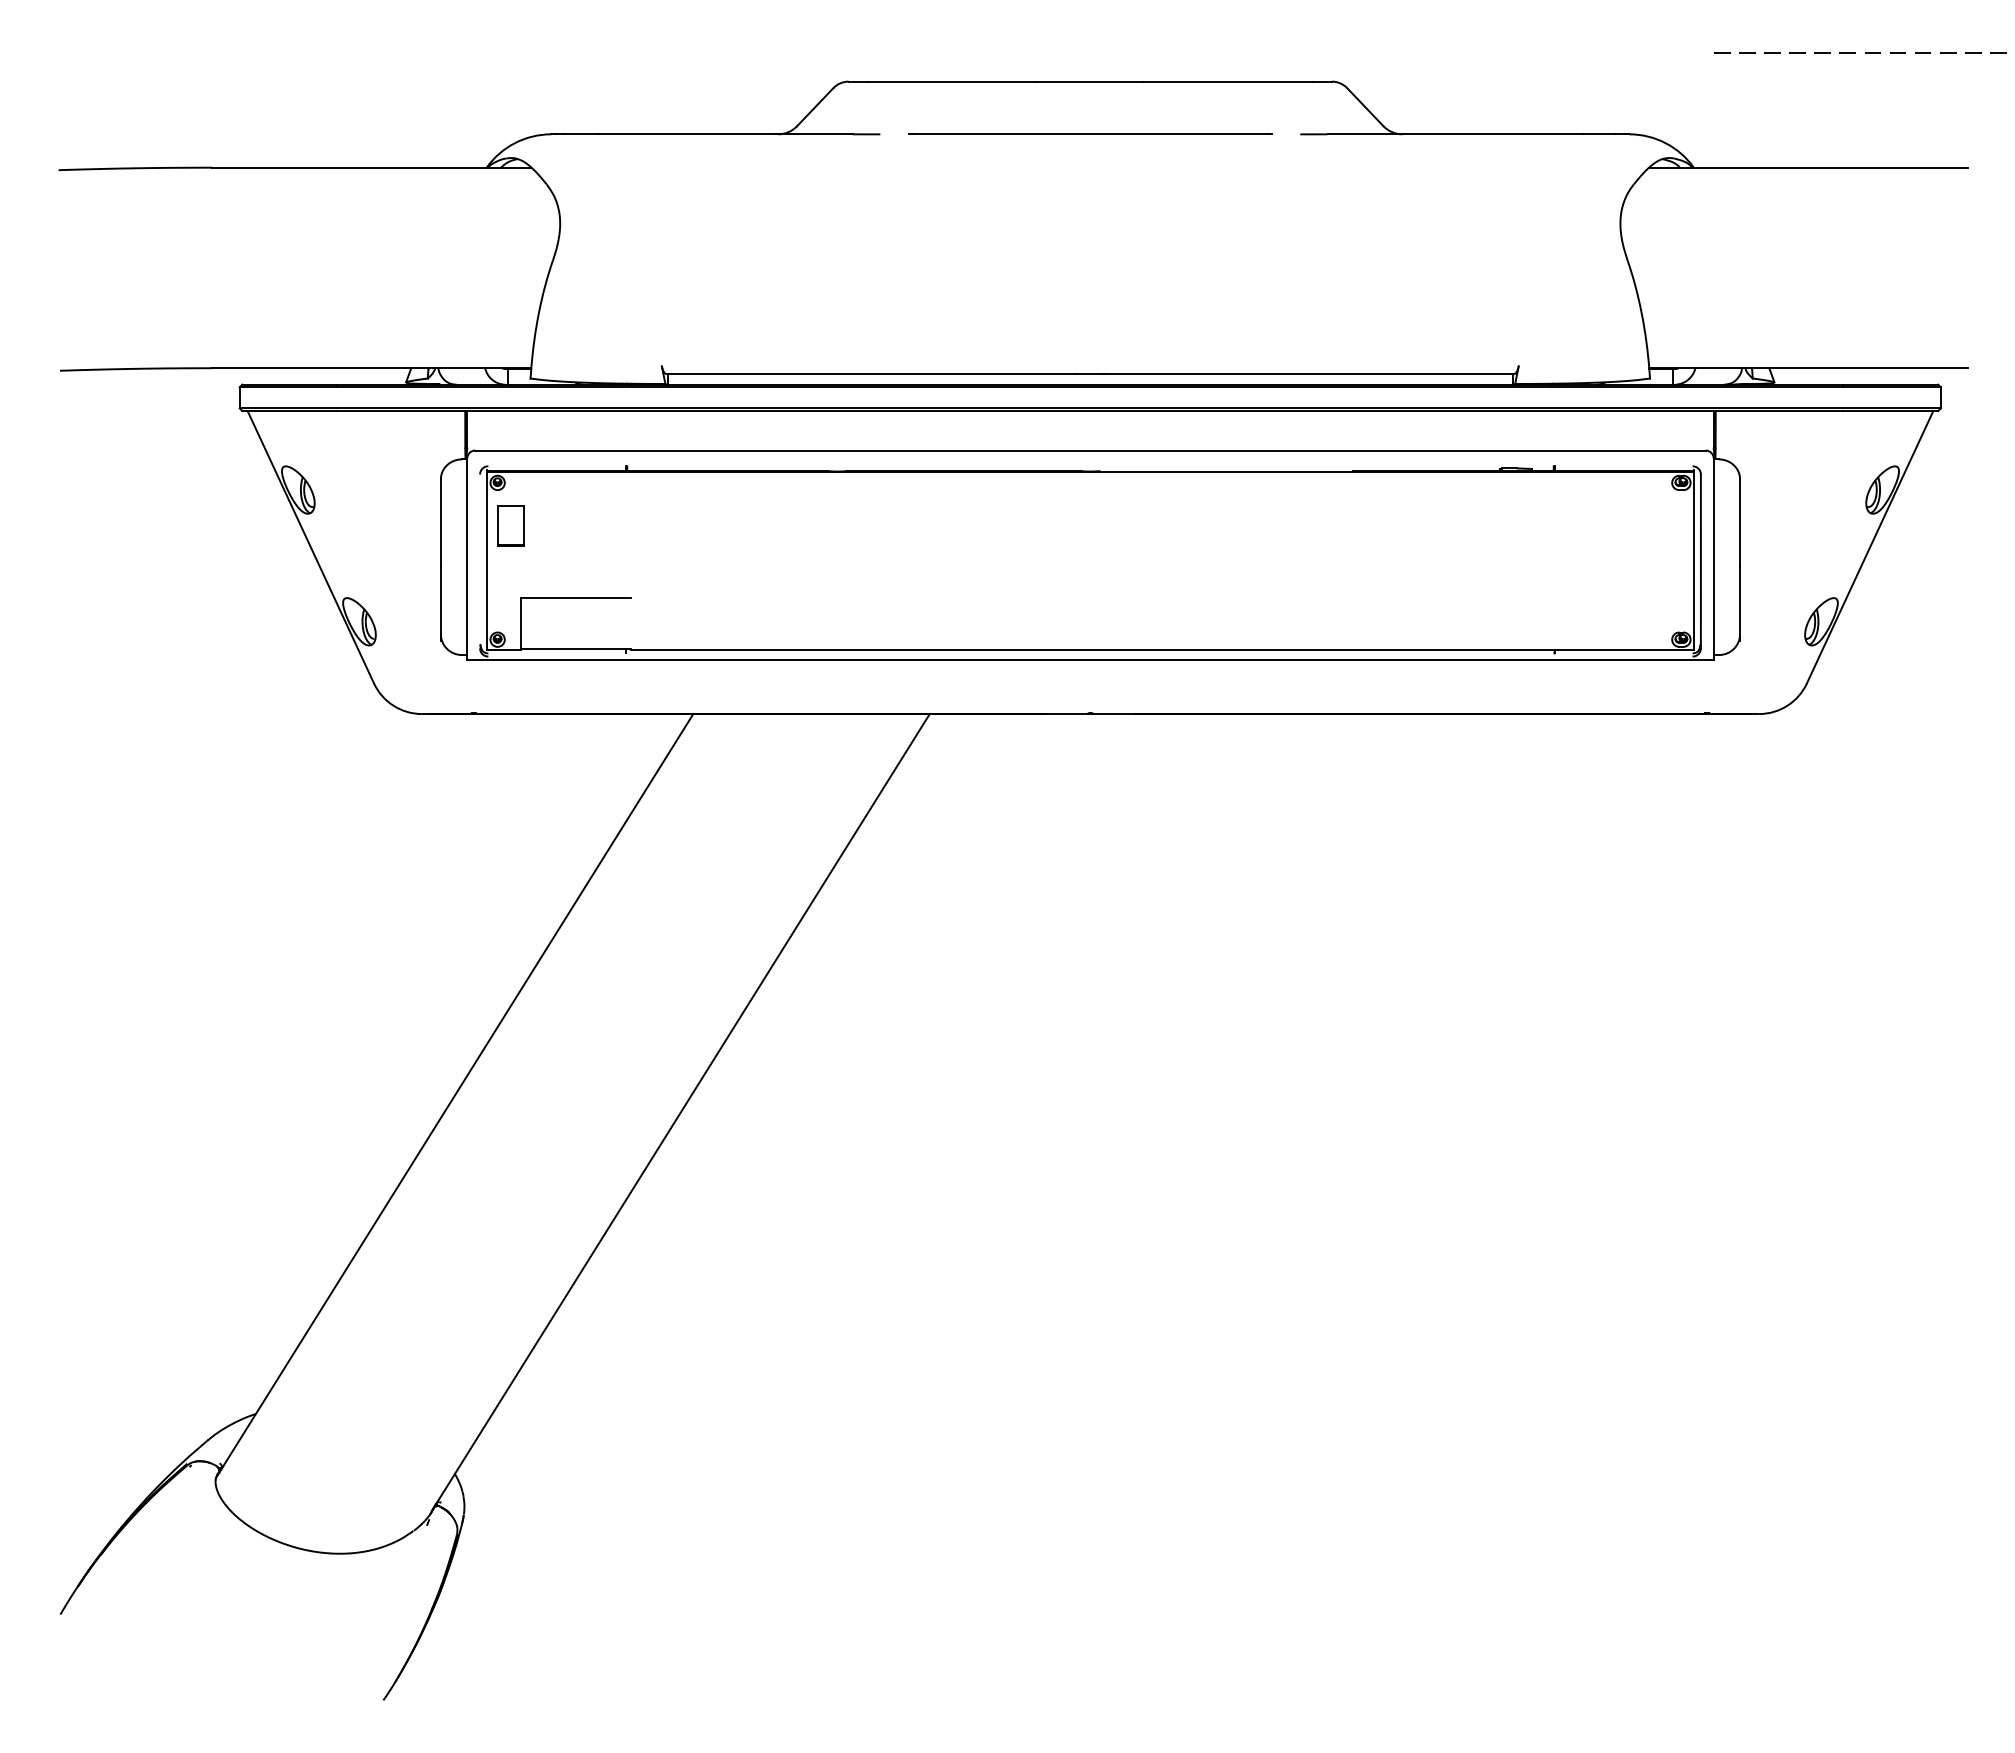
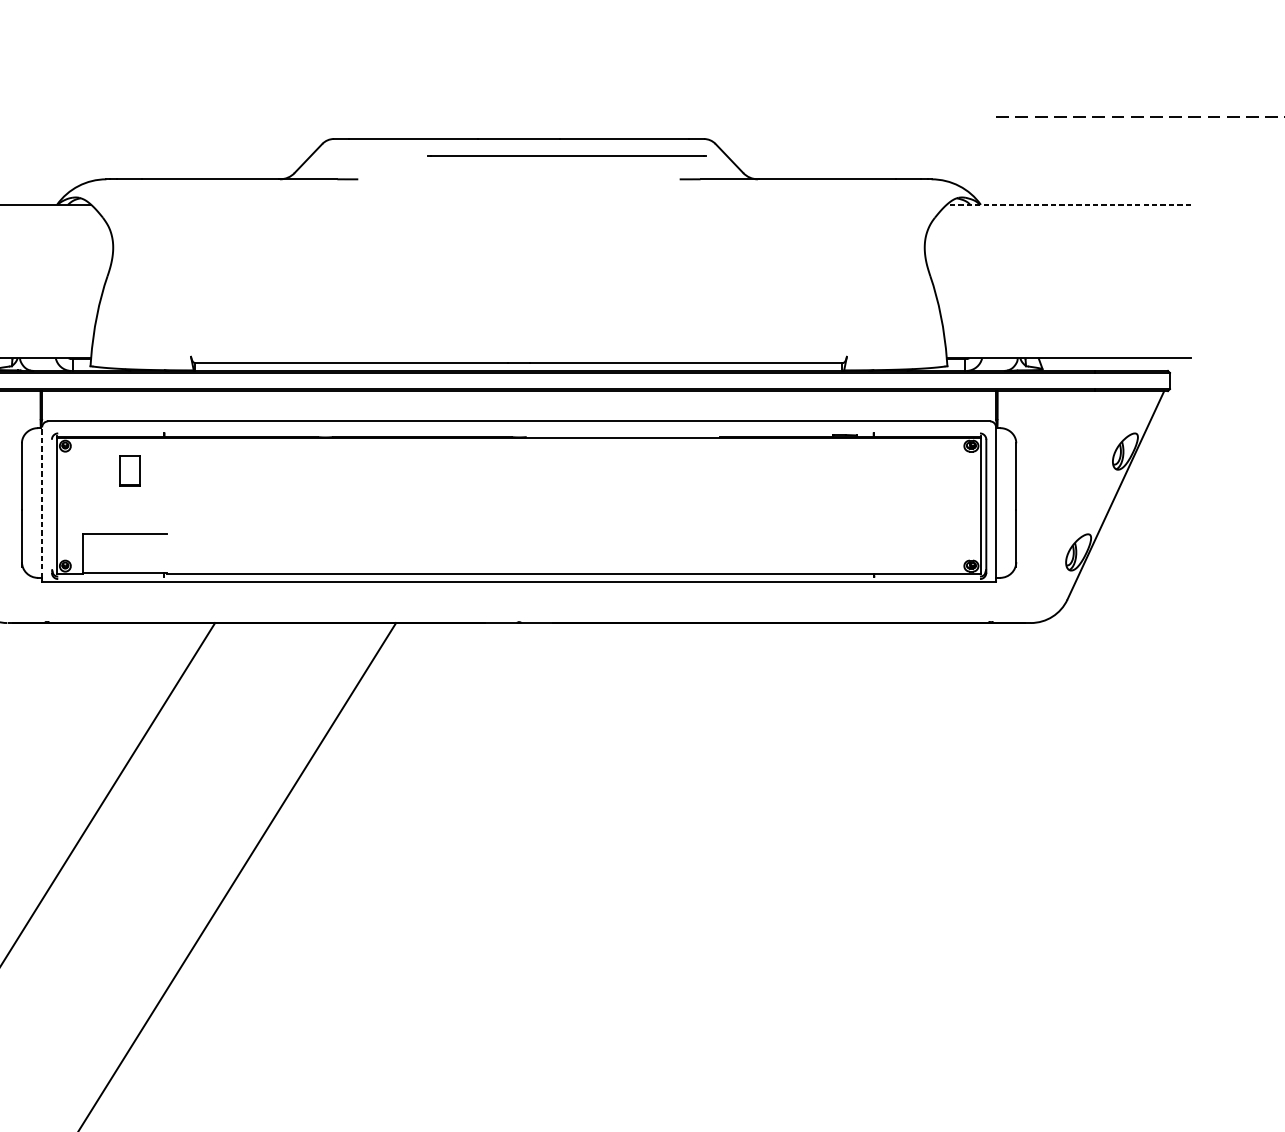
line: (1090, 133) -> (567, 155), moved
line: (1808, 167) -> (1068, 204), solid -> dashed
part: (510, 525) -> (129, 470), moved
line: (467, 556) -> (42, 502), solid -> dashed

